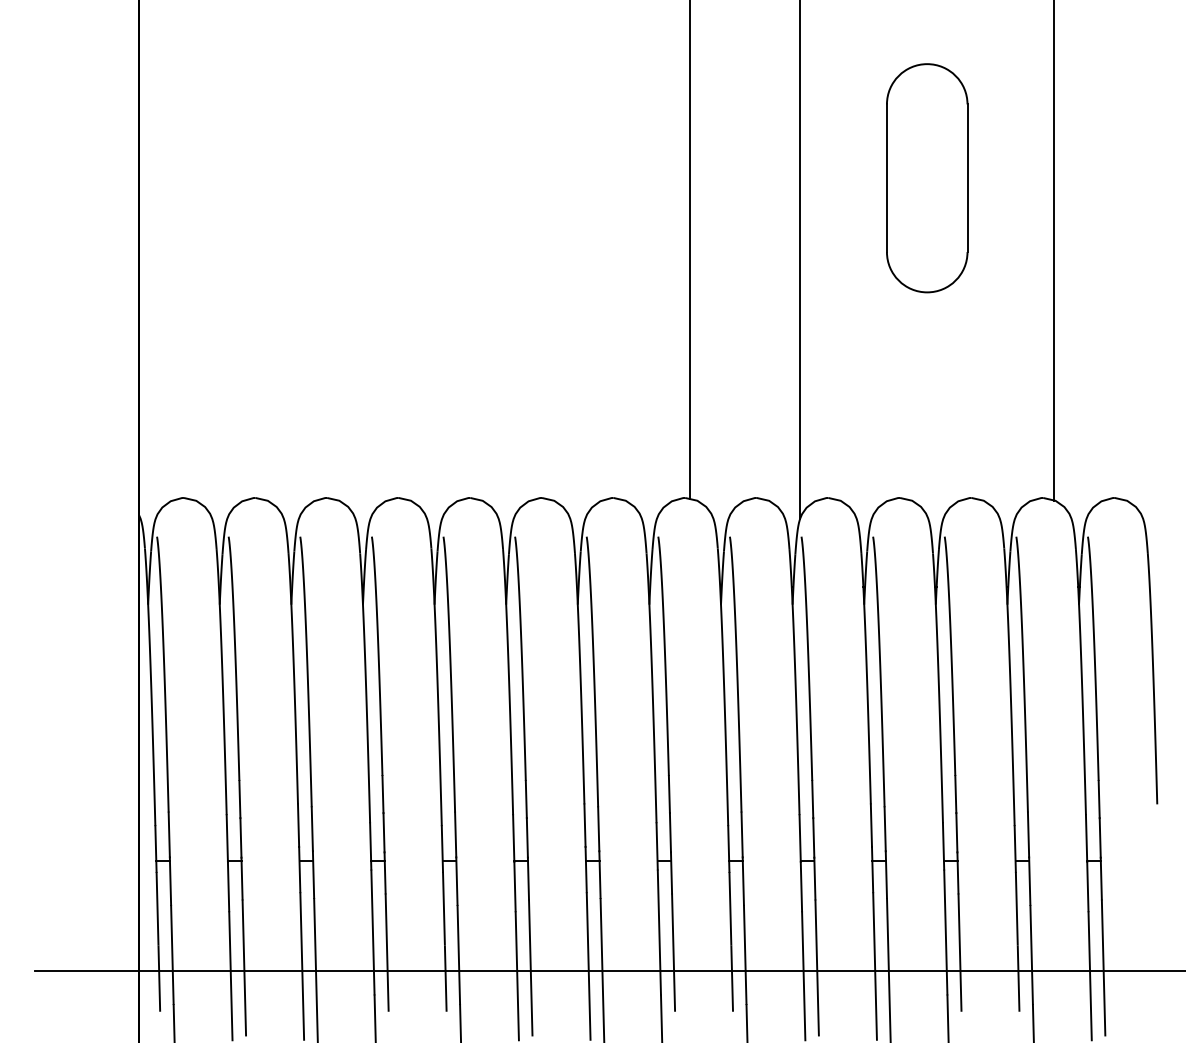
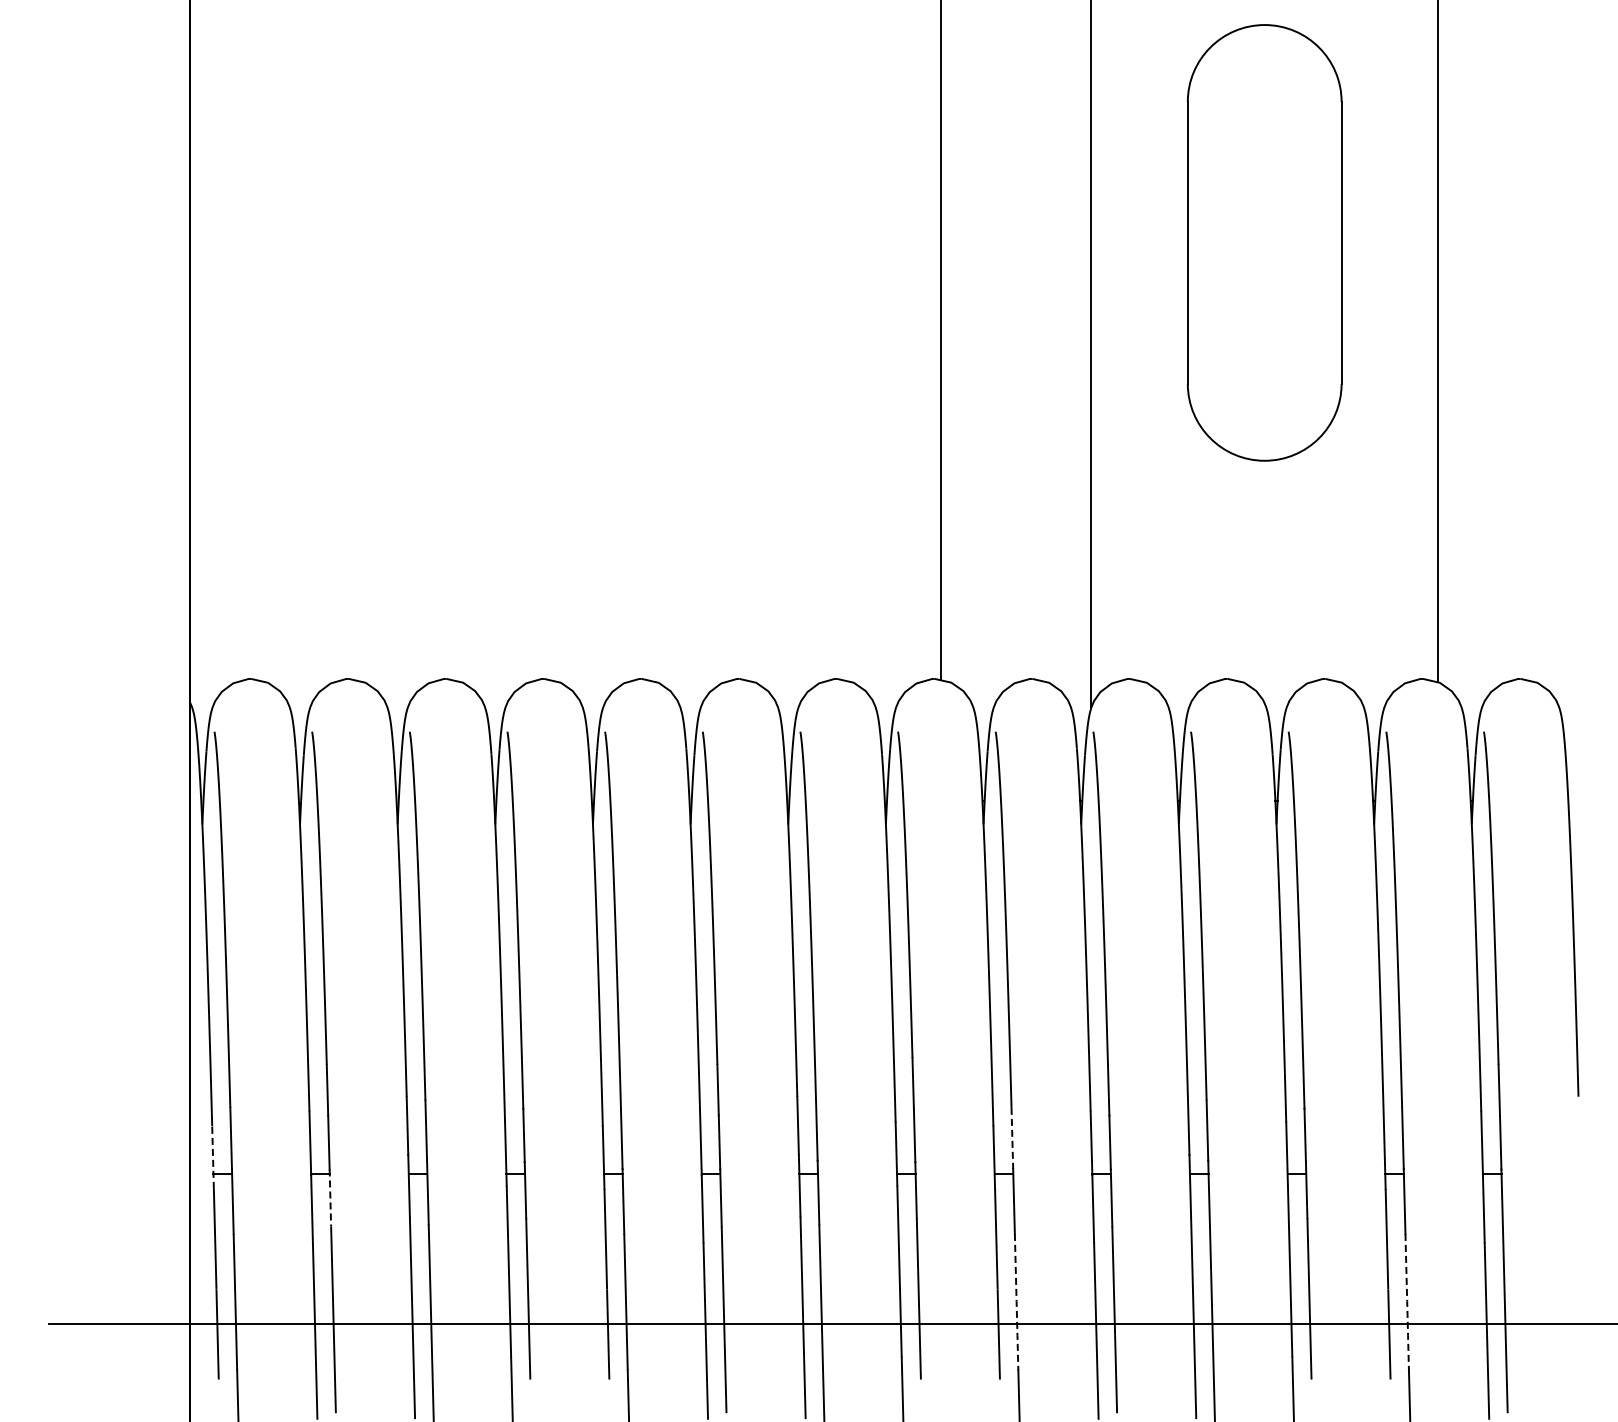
part: (927, 177) -> (1264, 242), size x1.4
line: (742, 834) -> (1012, 1138), solid -> dashed
line: (156, 848) -> (213, 1157), solid -> dashed
line: (242, 878) -> (330, 1197), solid -> dashed
line: (745, 955) -> (1016, 1302), solid -> dashed
line: (1031, 955) -> (1407, 1302), solid -> dashed

